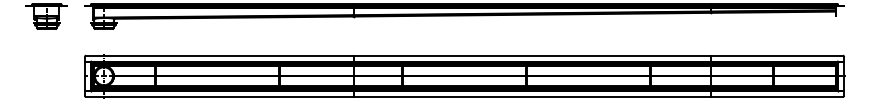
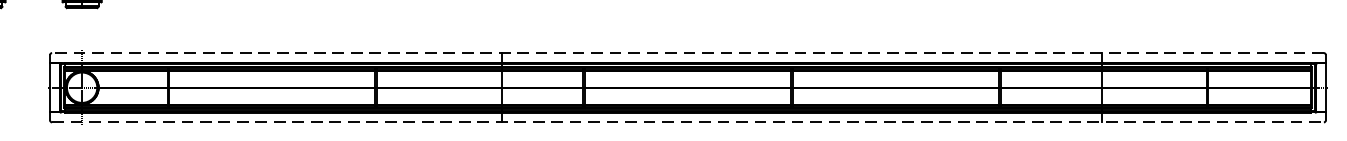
line: (464, 55) -> (687, 52), solid -> dashed
line: (465, 96) -> (689, 121), solid -> dashed

